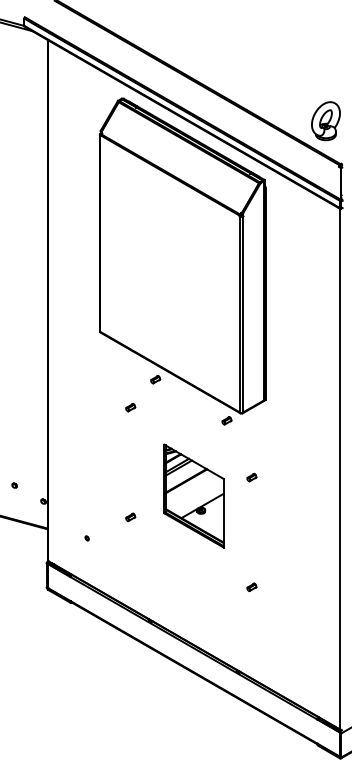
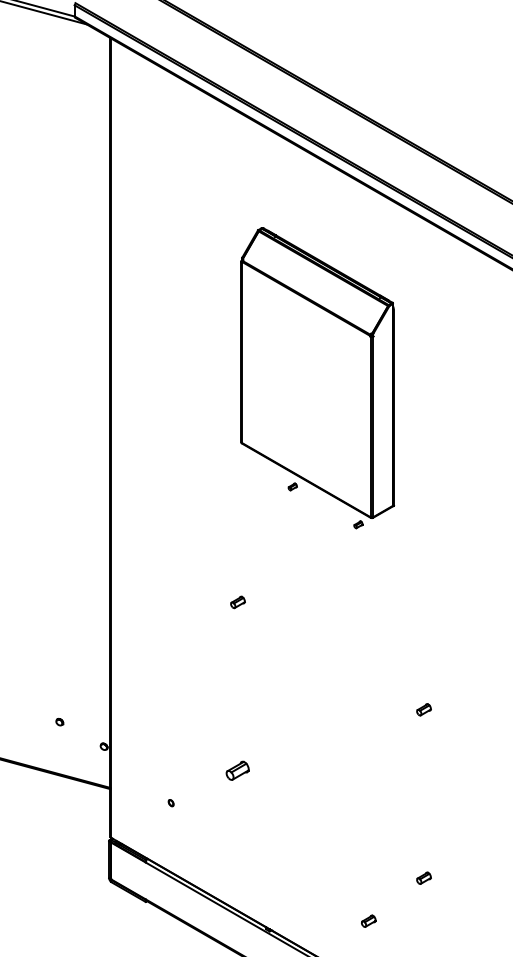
part: (182, 261) -> (317, 378), size x0.6
part: (193, 495) -> (334, 737), removed
part: (130, 517) -> (237, 771), size x1.6
part: (215, 615) -> (368, 921), added

